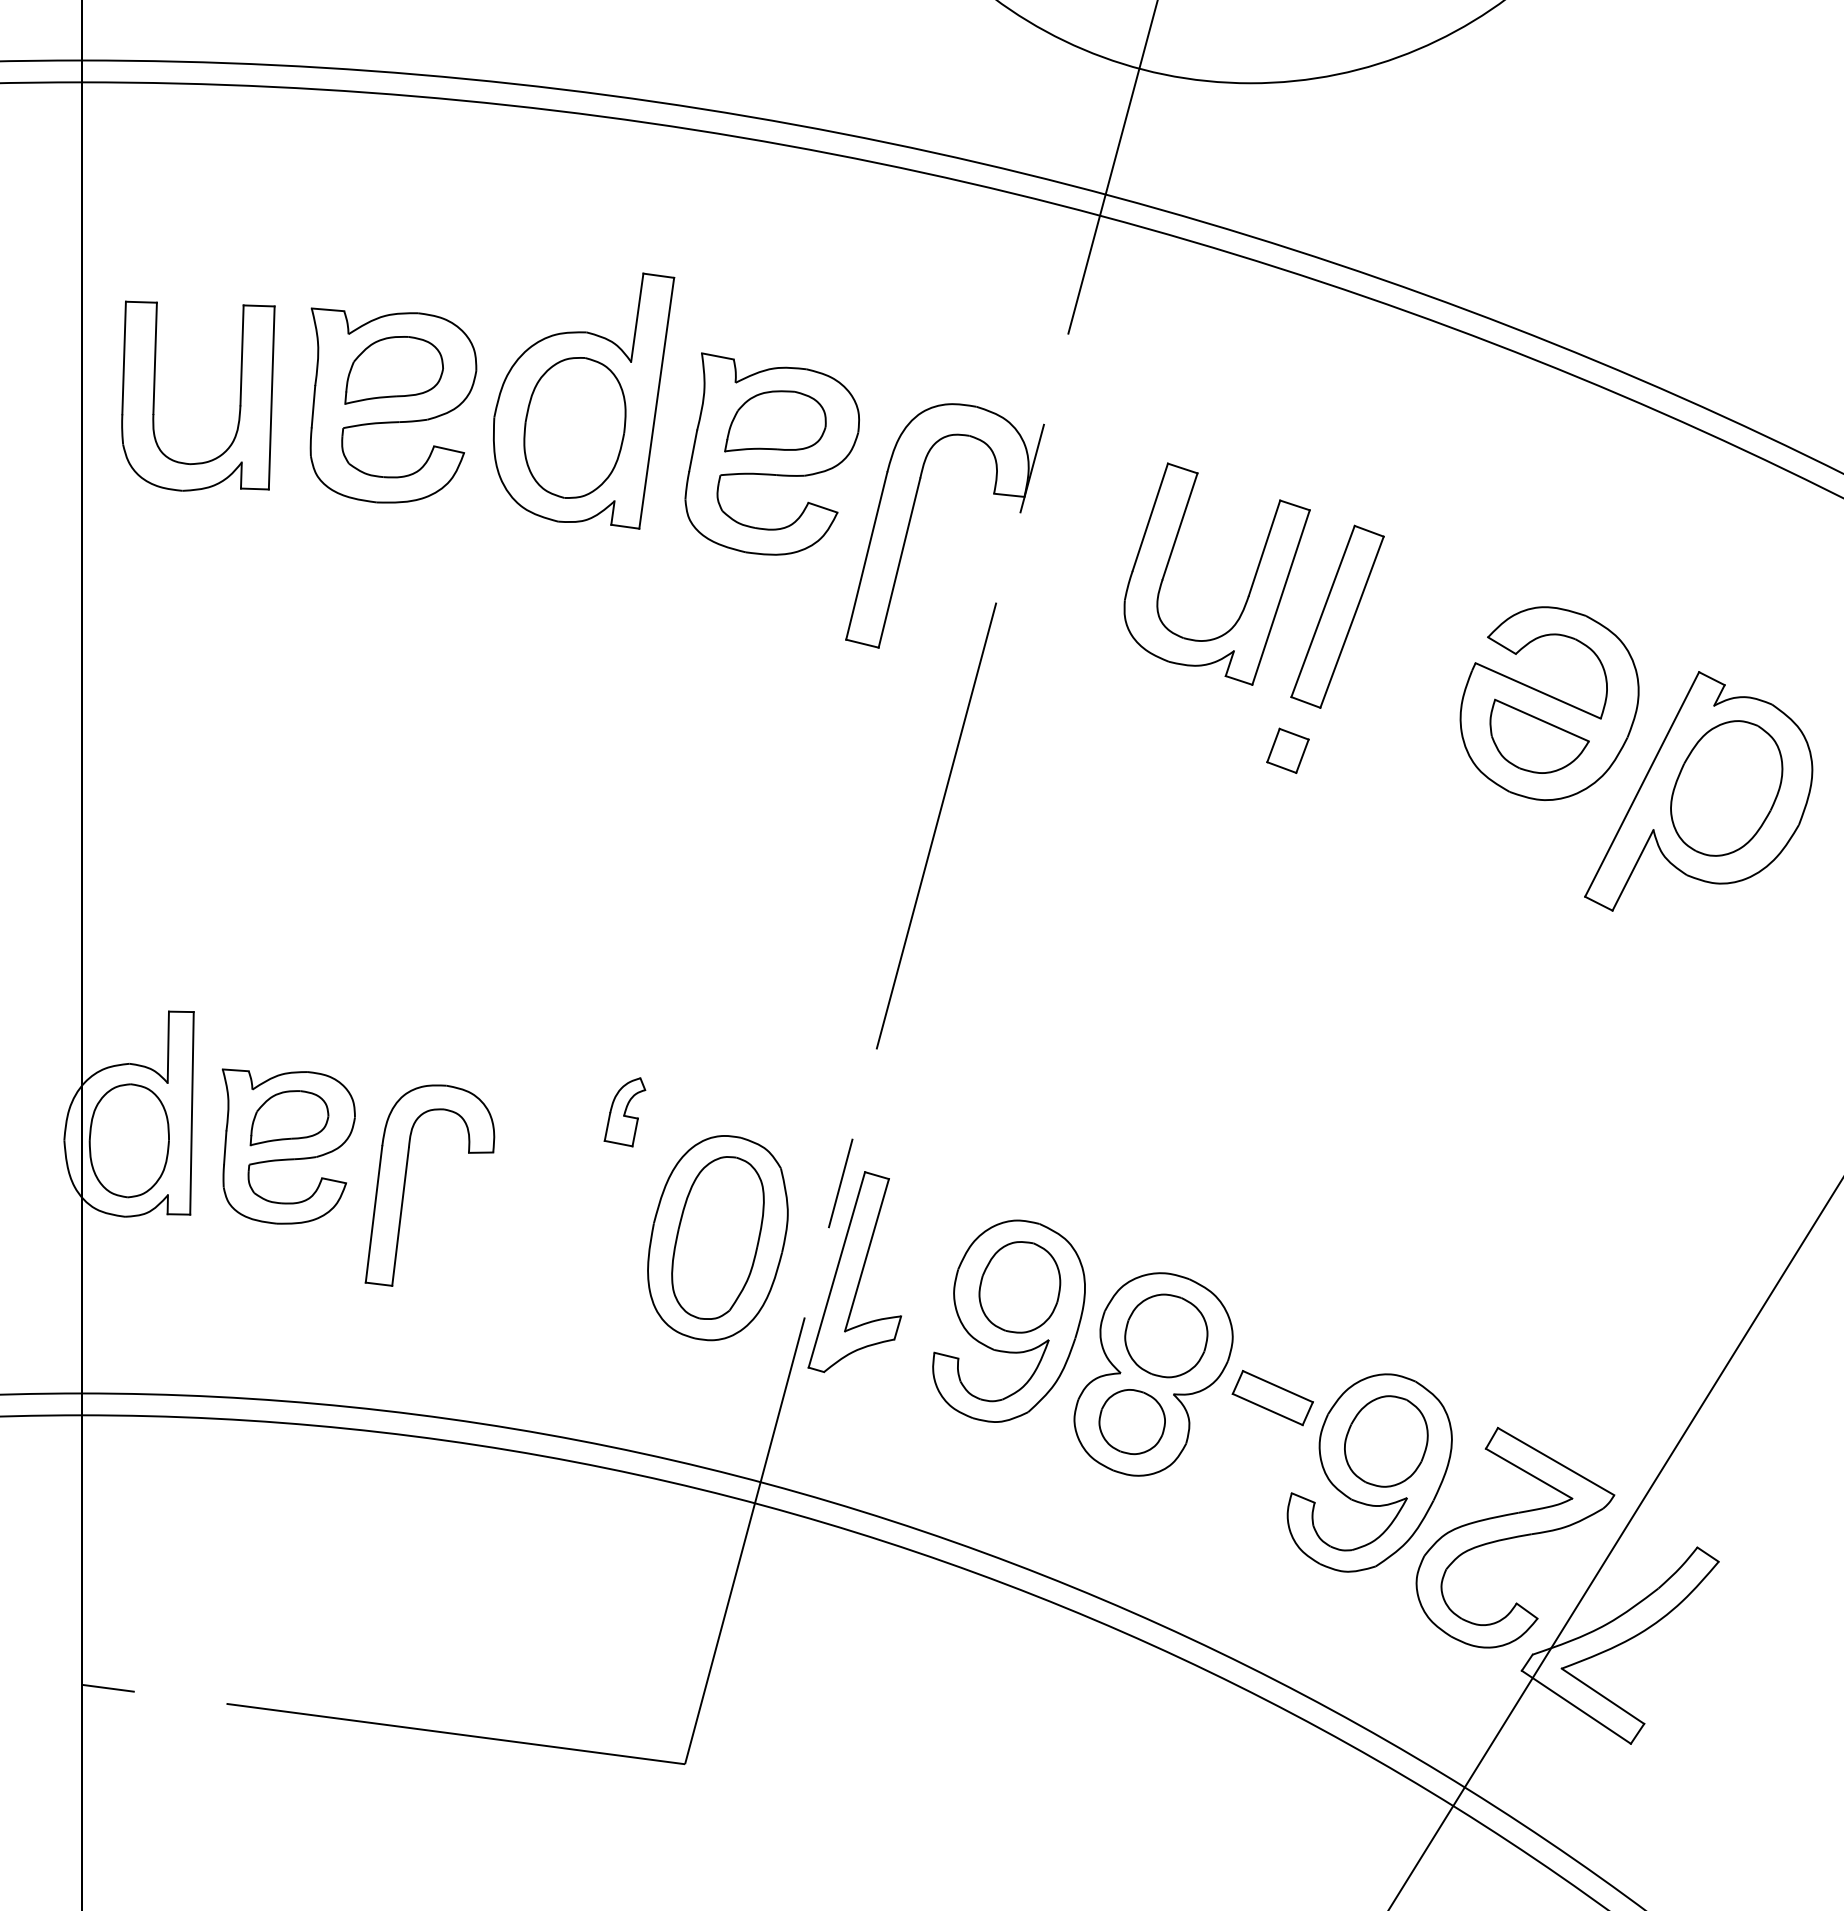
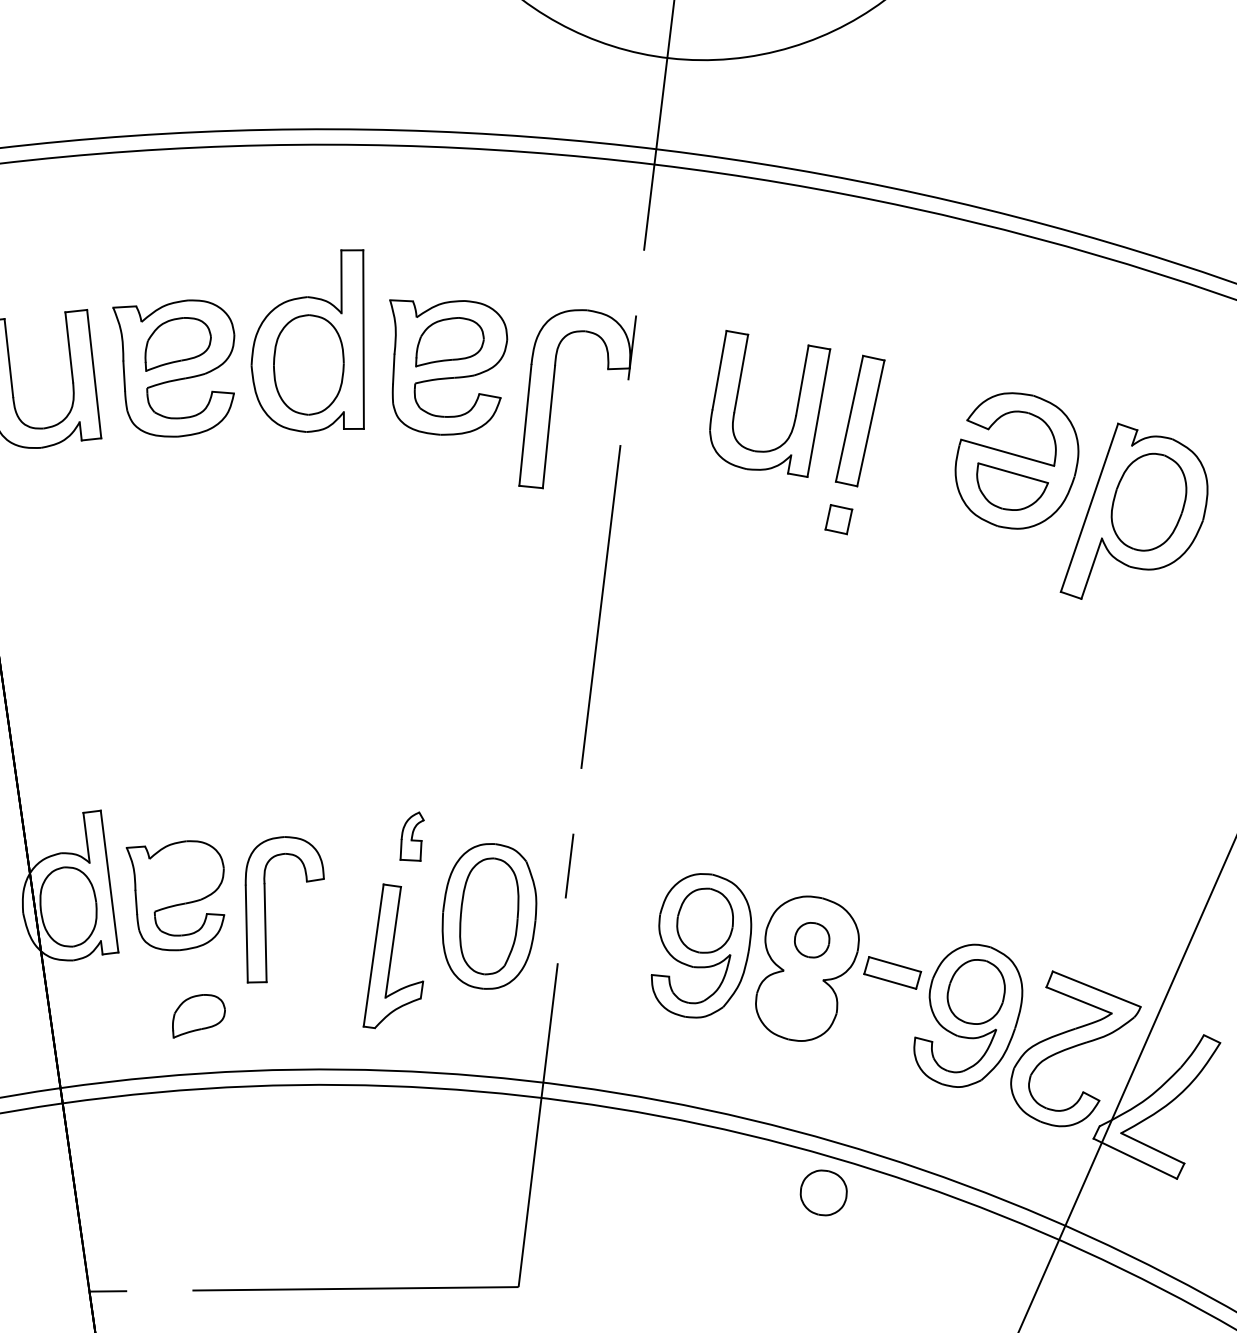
part: (289, 1118) -> (198, 1015), moved
part: (854, 1272) -> (386, 955), moved
part: (1166, 1335) -> (812, 939), size x0.6
part: (1131, 1422) -> (823, 1193), moved

